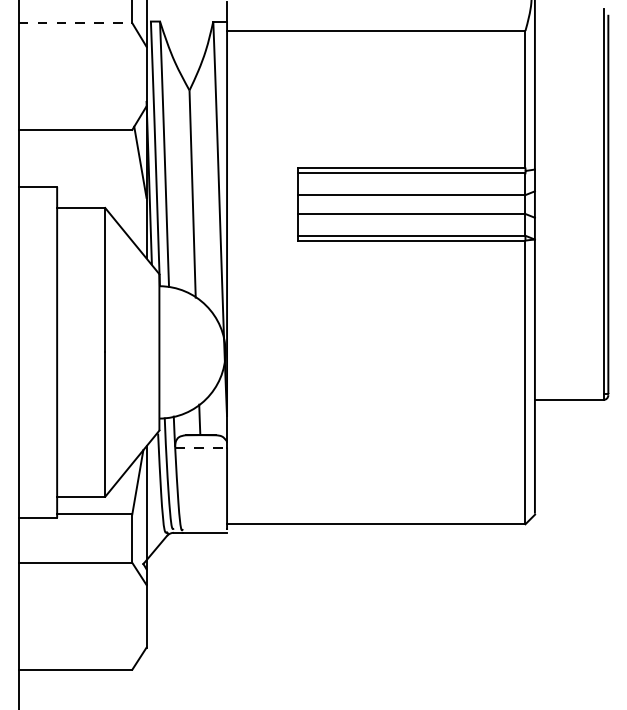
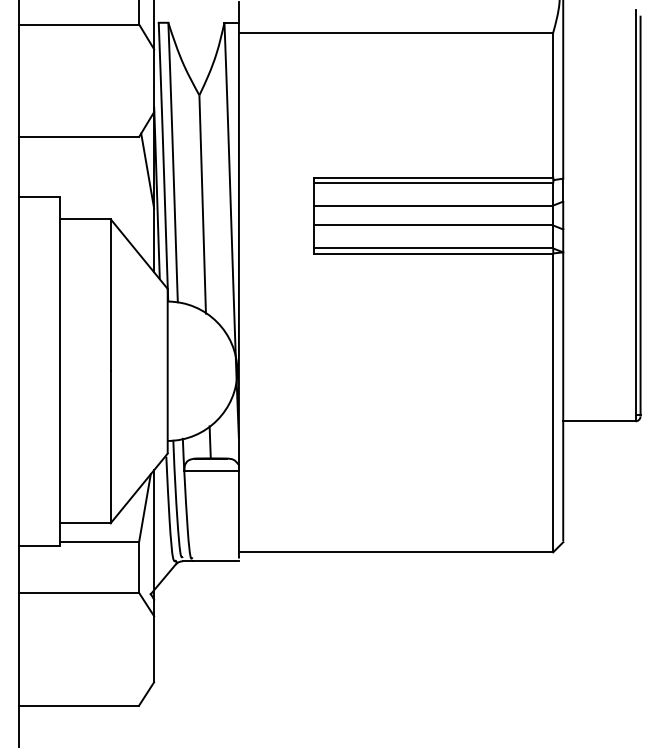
line: (75, 23) -> (79, 24), dashed -> solid
line: (201, 447) -> (212, 471), dashed -> solid

